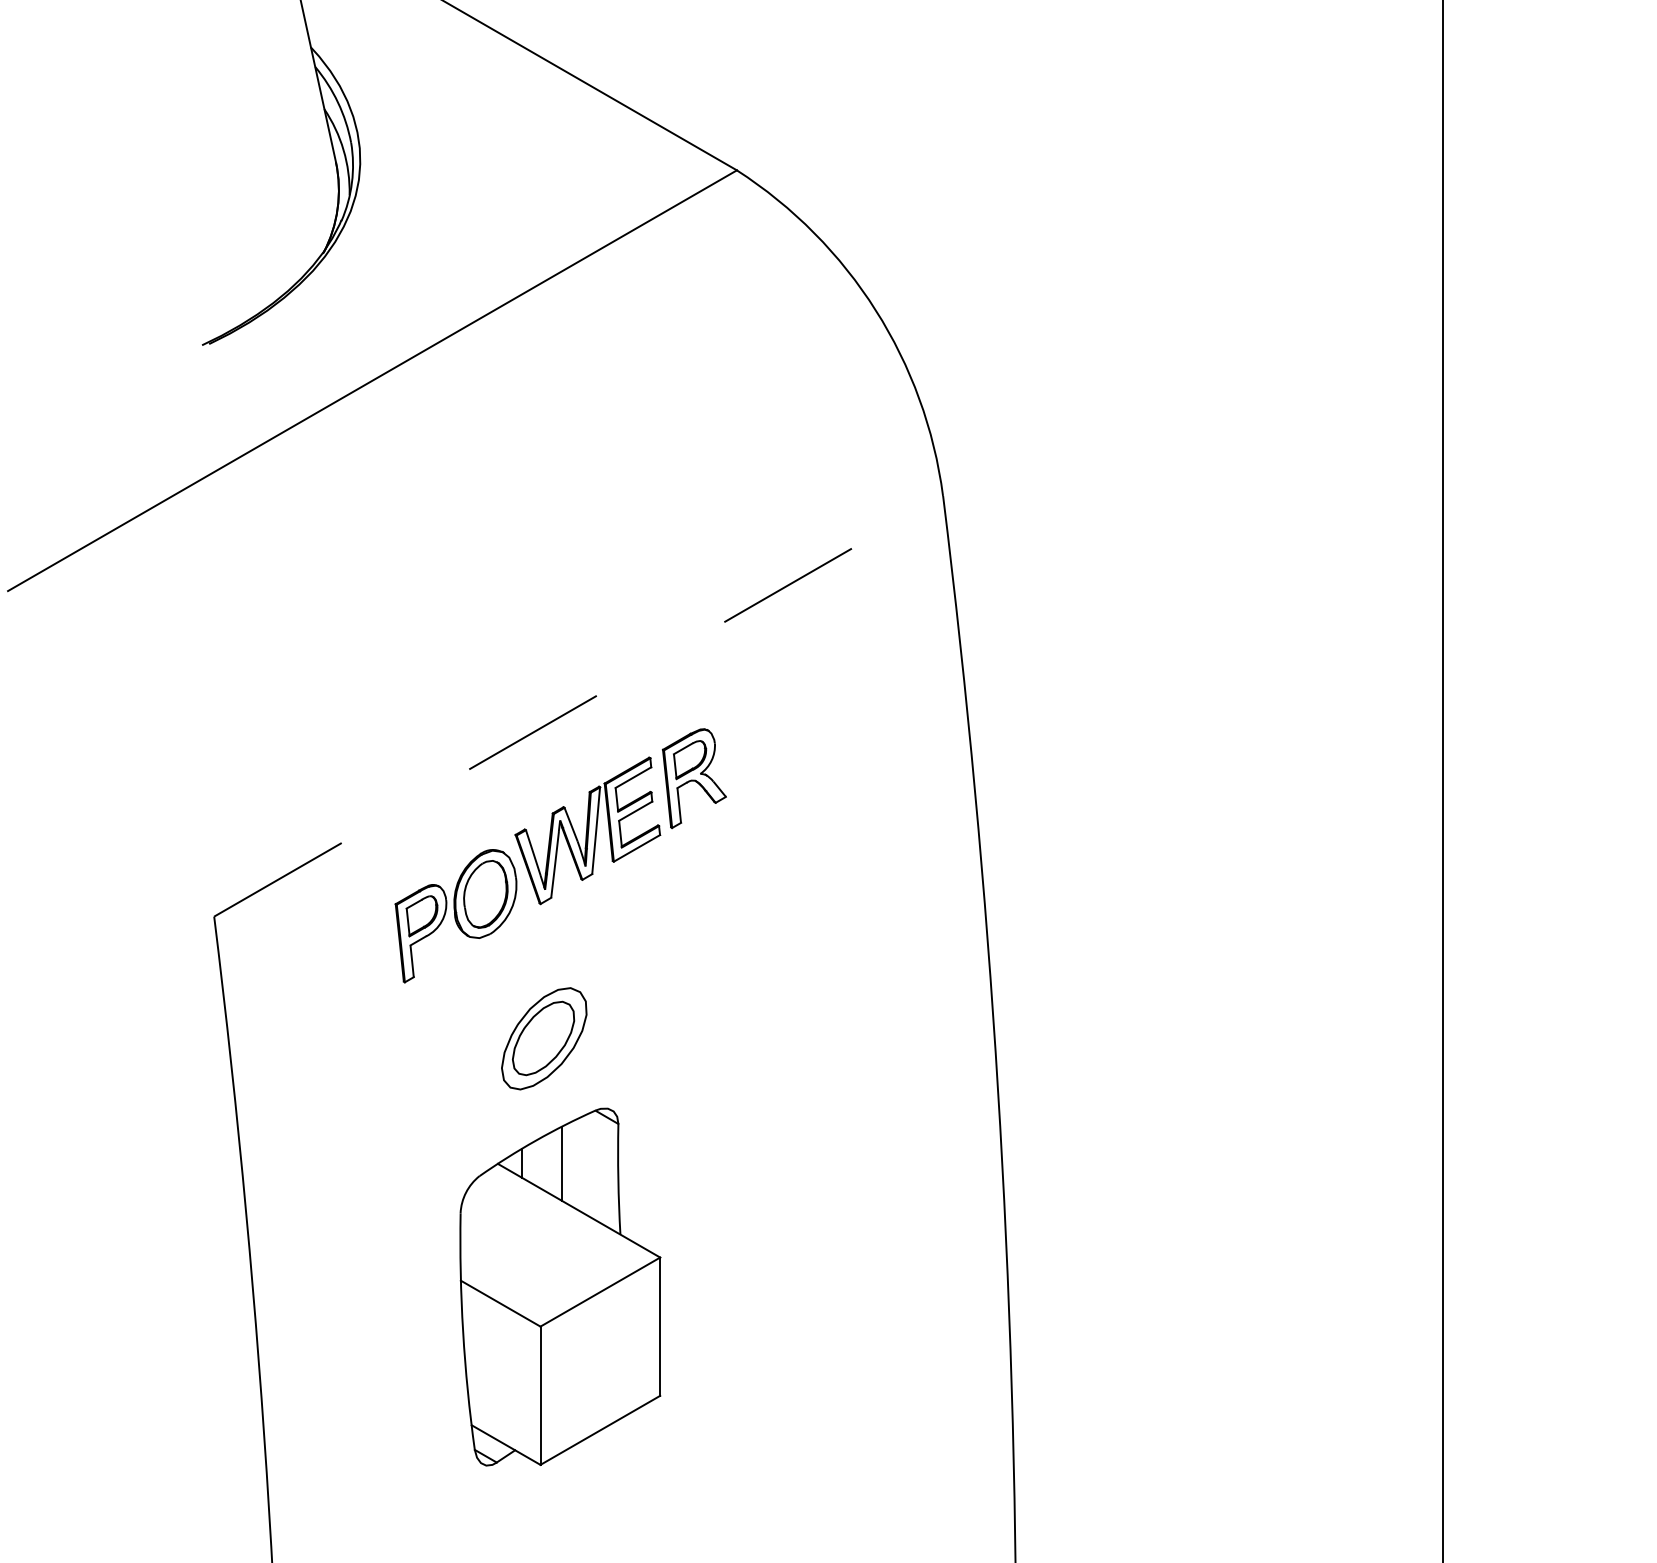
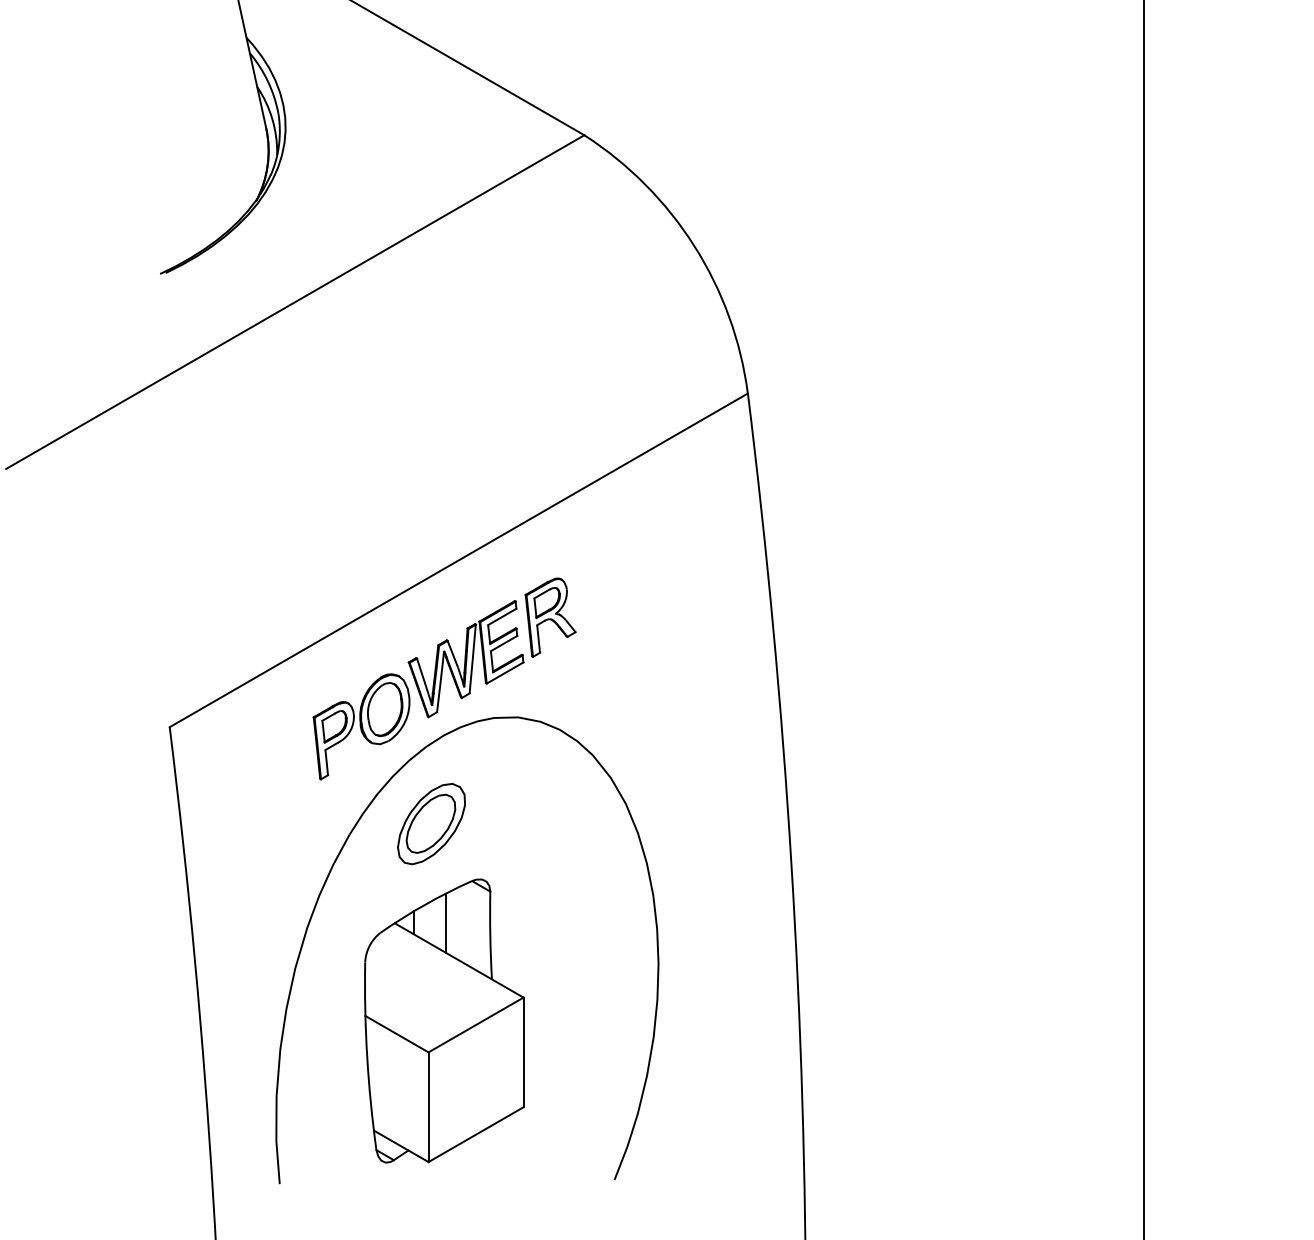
line: (578, 706) -> (458, 560), dashed -> solid
part: (408, 1119) -> (323, 888), added

